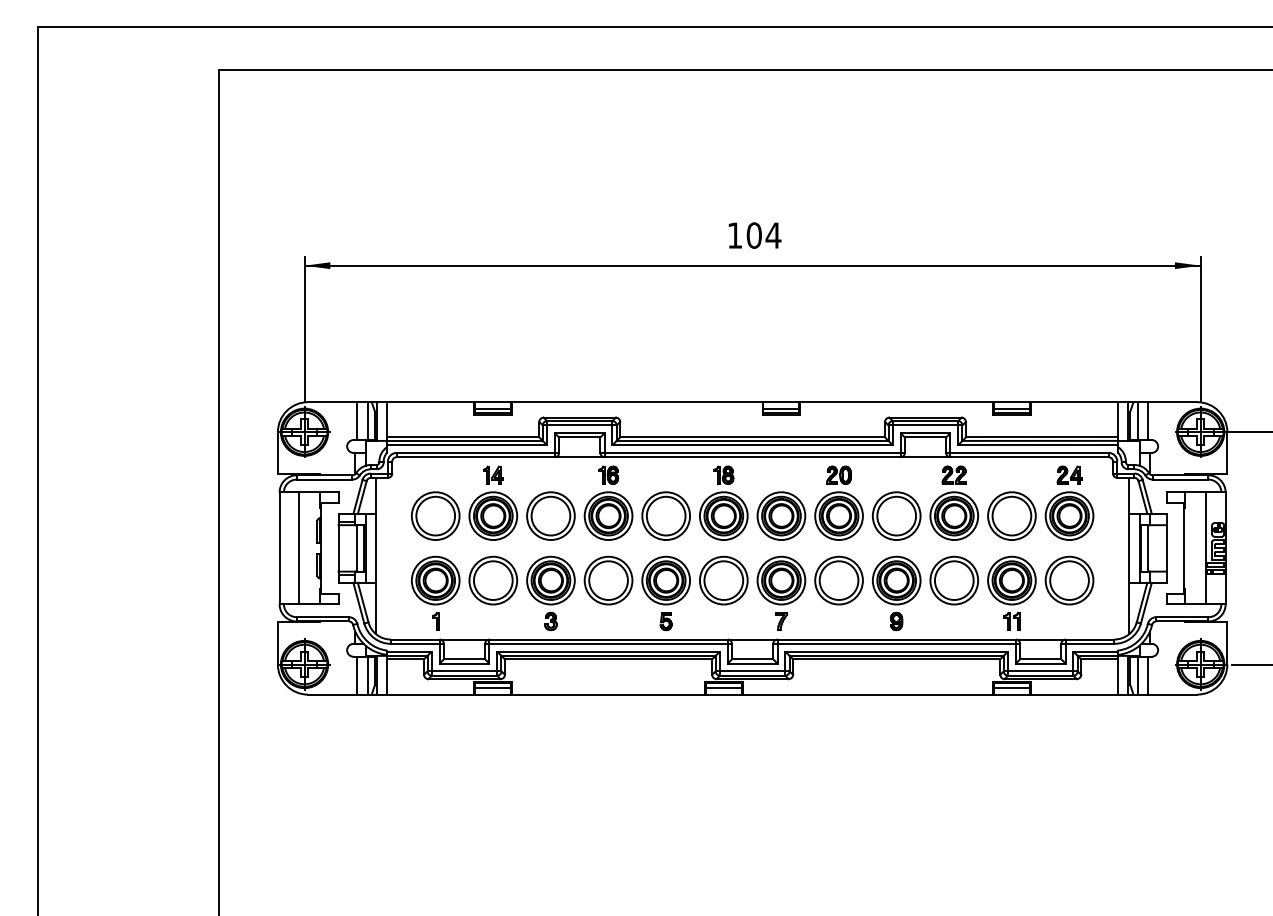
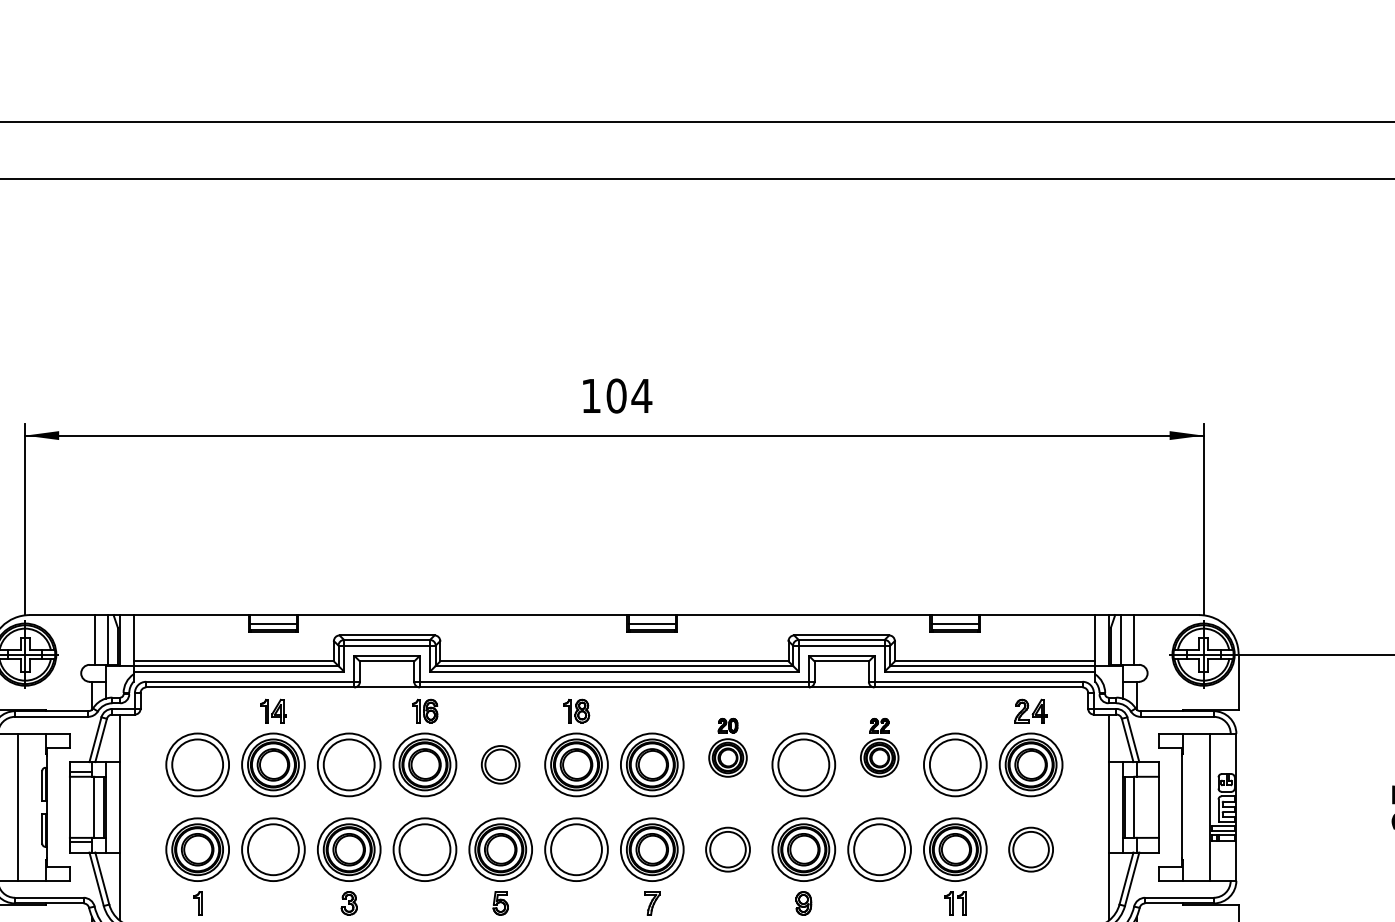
part: (838, 502) -> (727, 746), size x0.6
part: (954, 502) -> (879, 746), size x0.6
part: (665, 515) -> (499, 764), size x0.6
part: (838, 580) -> (727, 849), size x0.7
part: (1069, 580) -> (1031, 849), size x0.7

